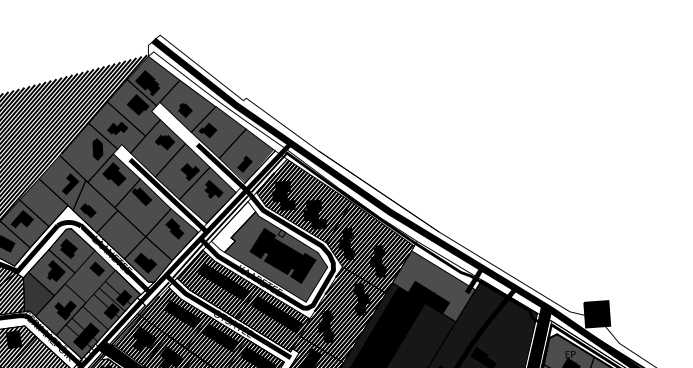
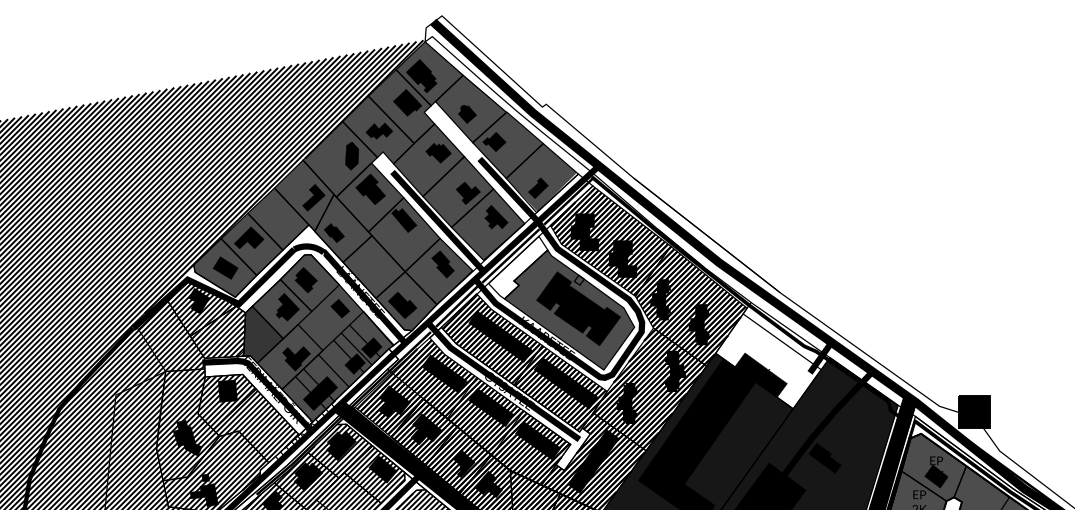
fill: (433, 285) -> (768, 360), removed

